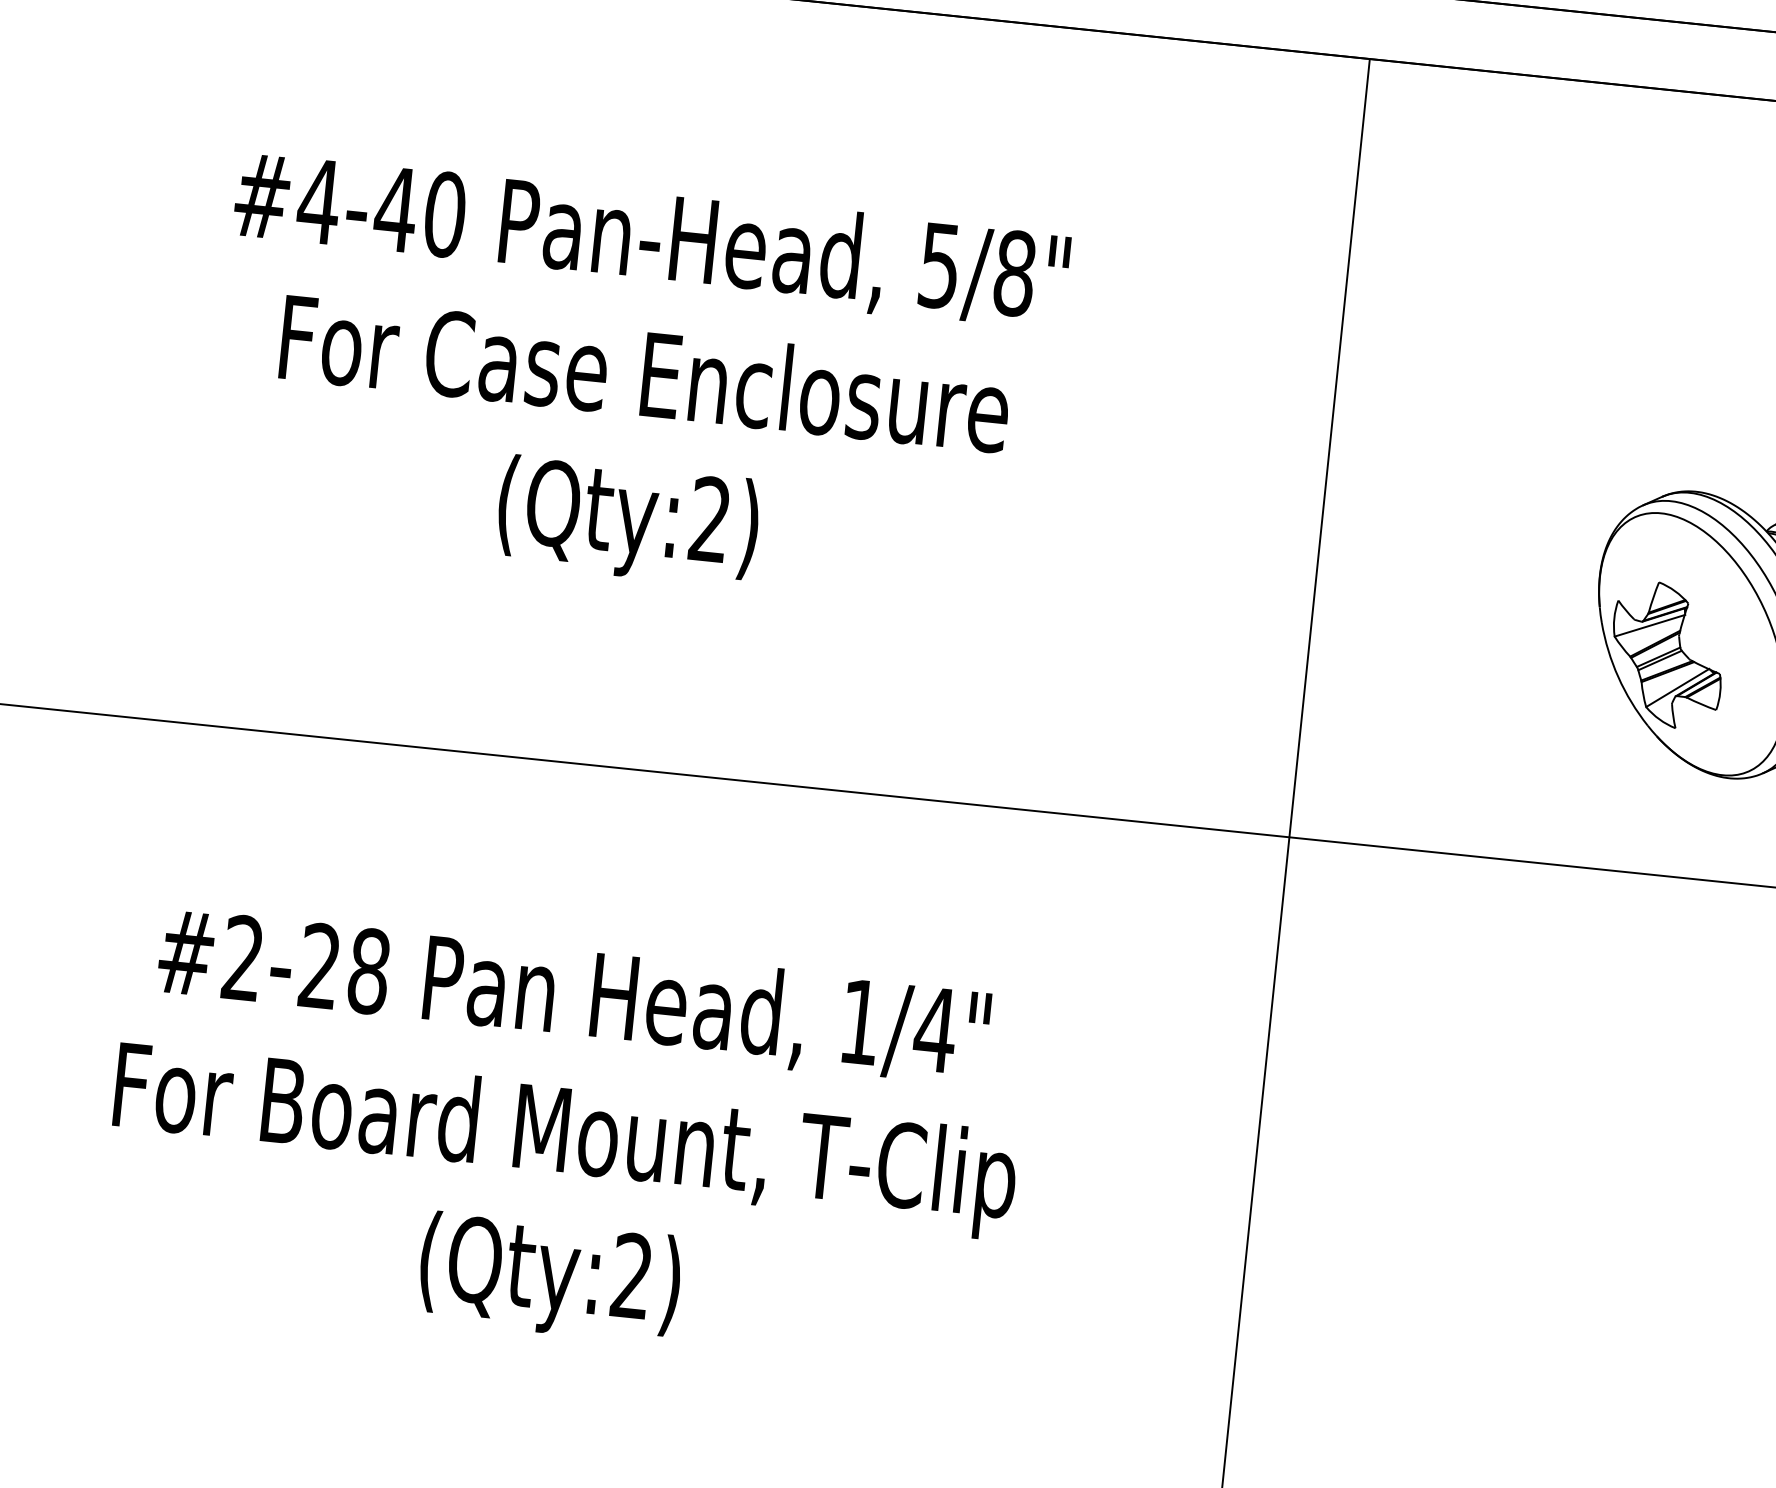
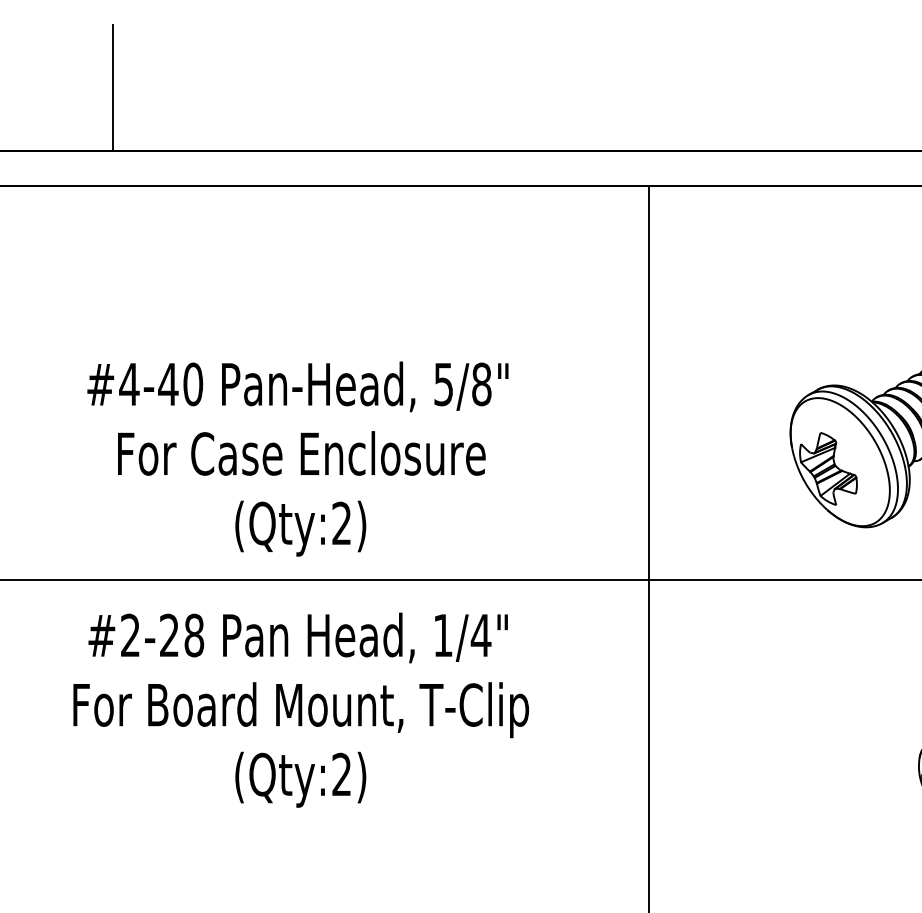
text: (635, 382) -> (297, 458), moved
text: (565, 1139) -> (301, 709), moved

